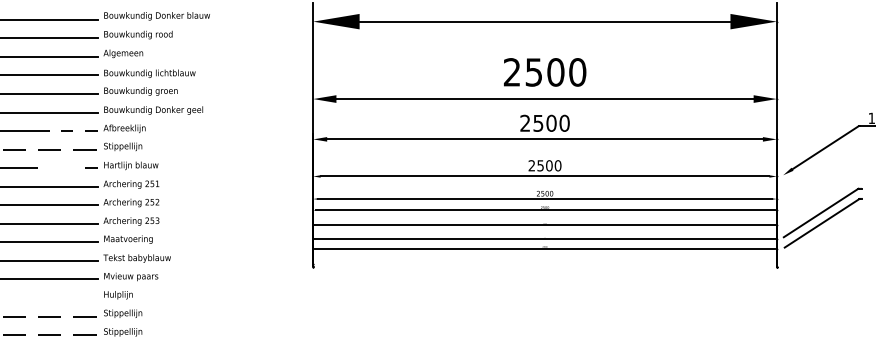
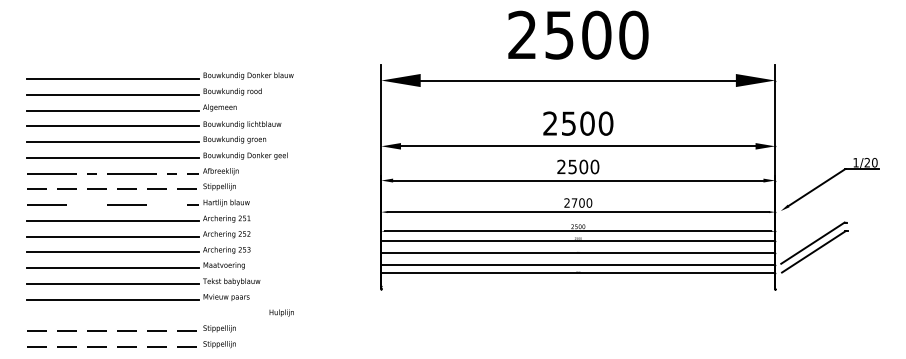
text: (540, 165) -> (574, 202), 2500 -> 2700
text: (118, 294) -> (281, 312), moved

